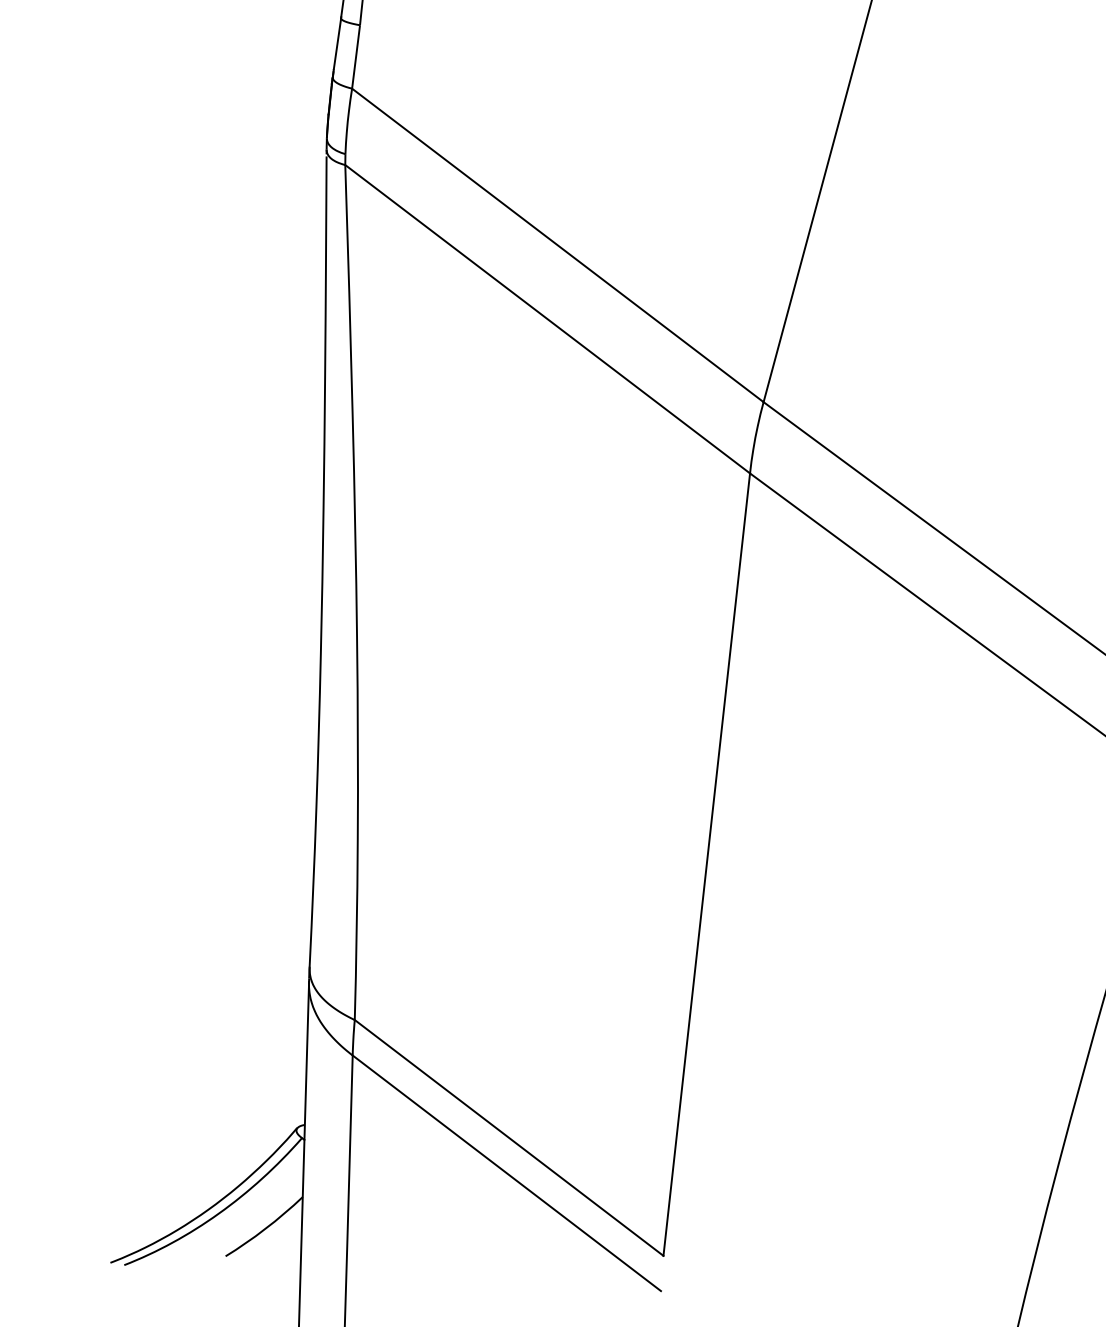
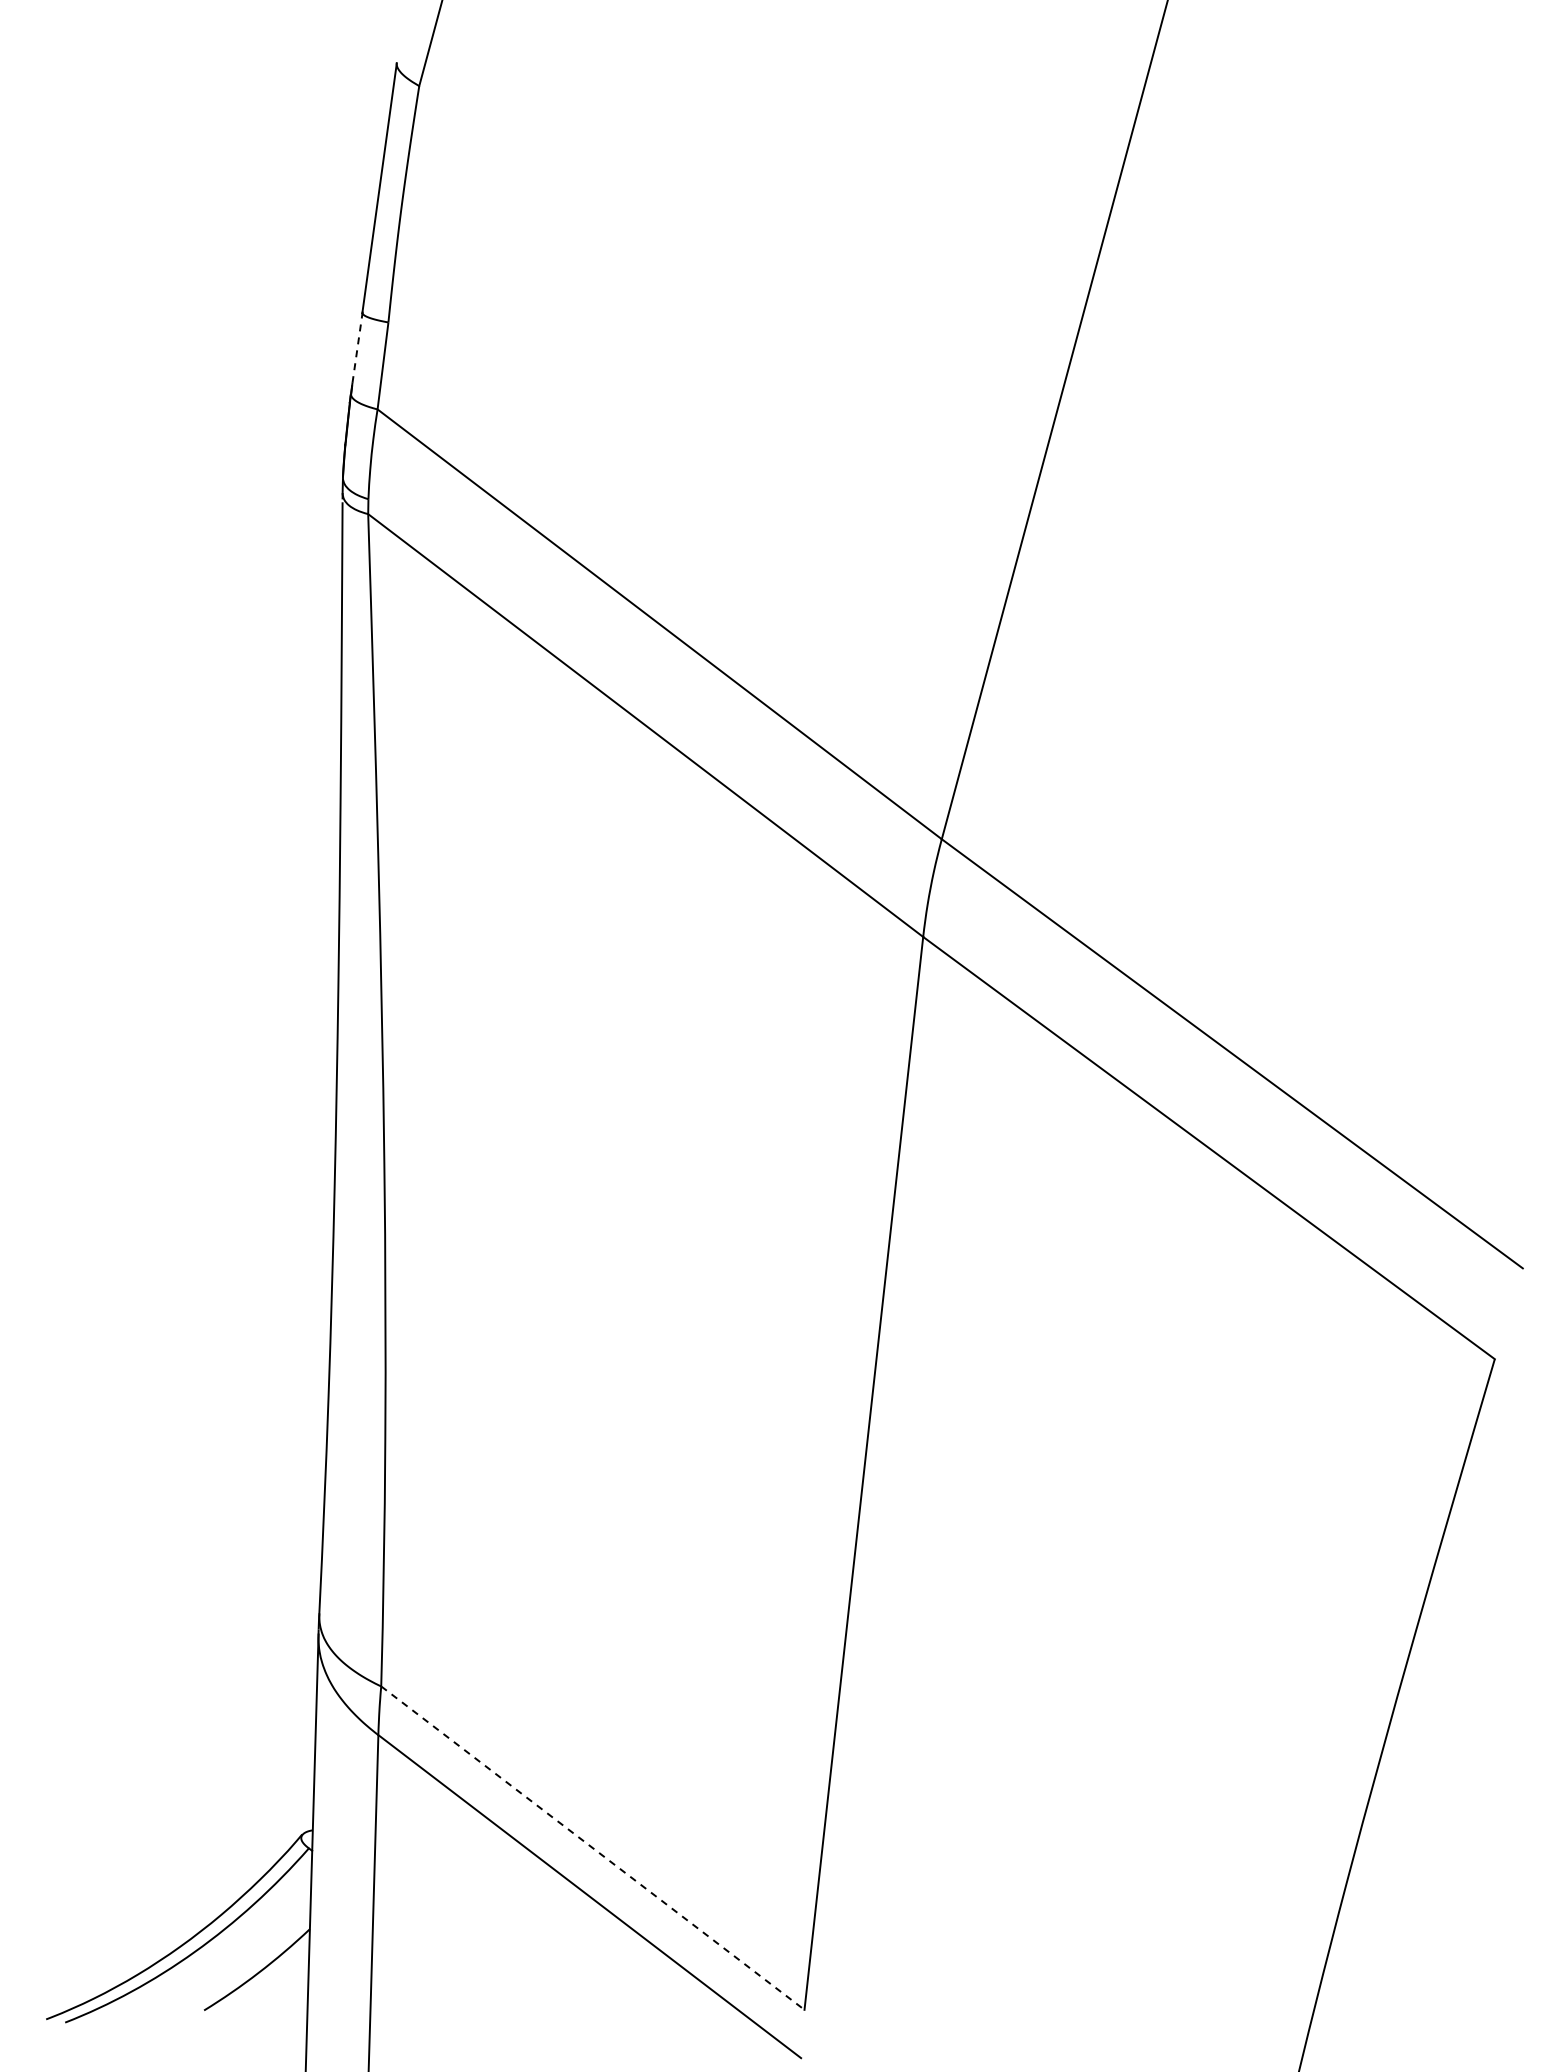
line: (337, 43) -> (357, 347), solid -> dashed
line: (509, 1138) -> (593, 1848), solid -> dashed

